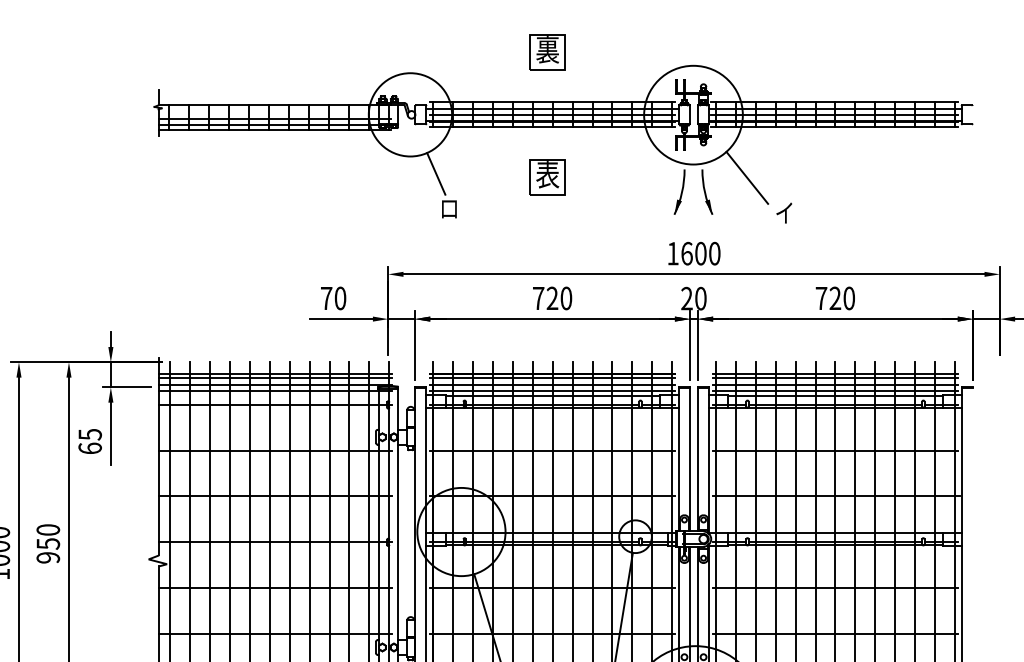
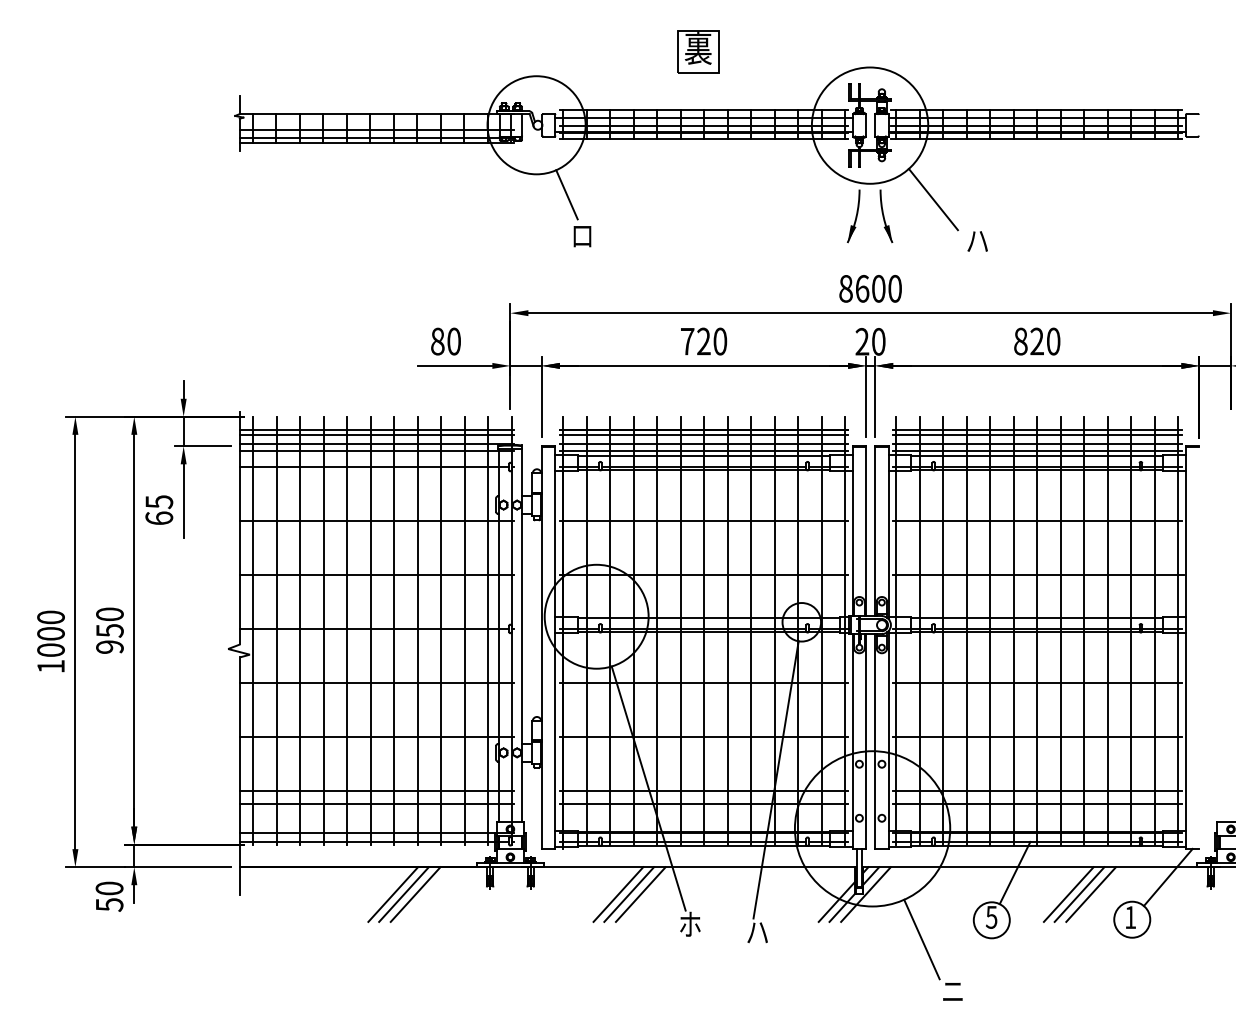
part: (547, 177) -> (698, 199), removed
text: (784, 212) -> (977, 240), イ -> ハ
text: (672, 253) -> (845, 288), 1600 -> 8600
text: (326, 298) -> (437, 341), 70 -> 80
text: (821, 298) -> (1020, 341), 720 -> 820

